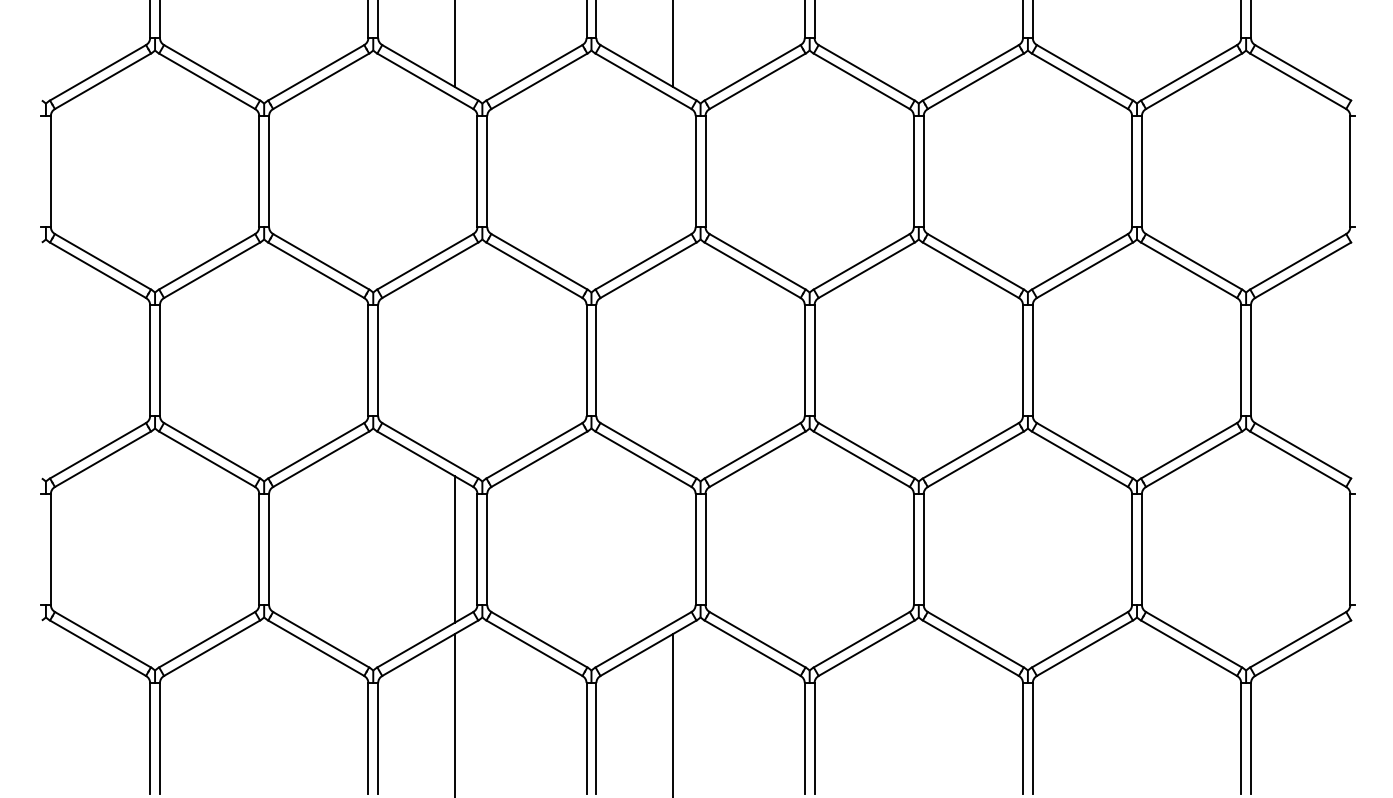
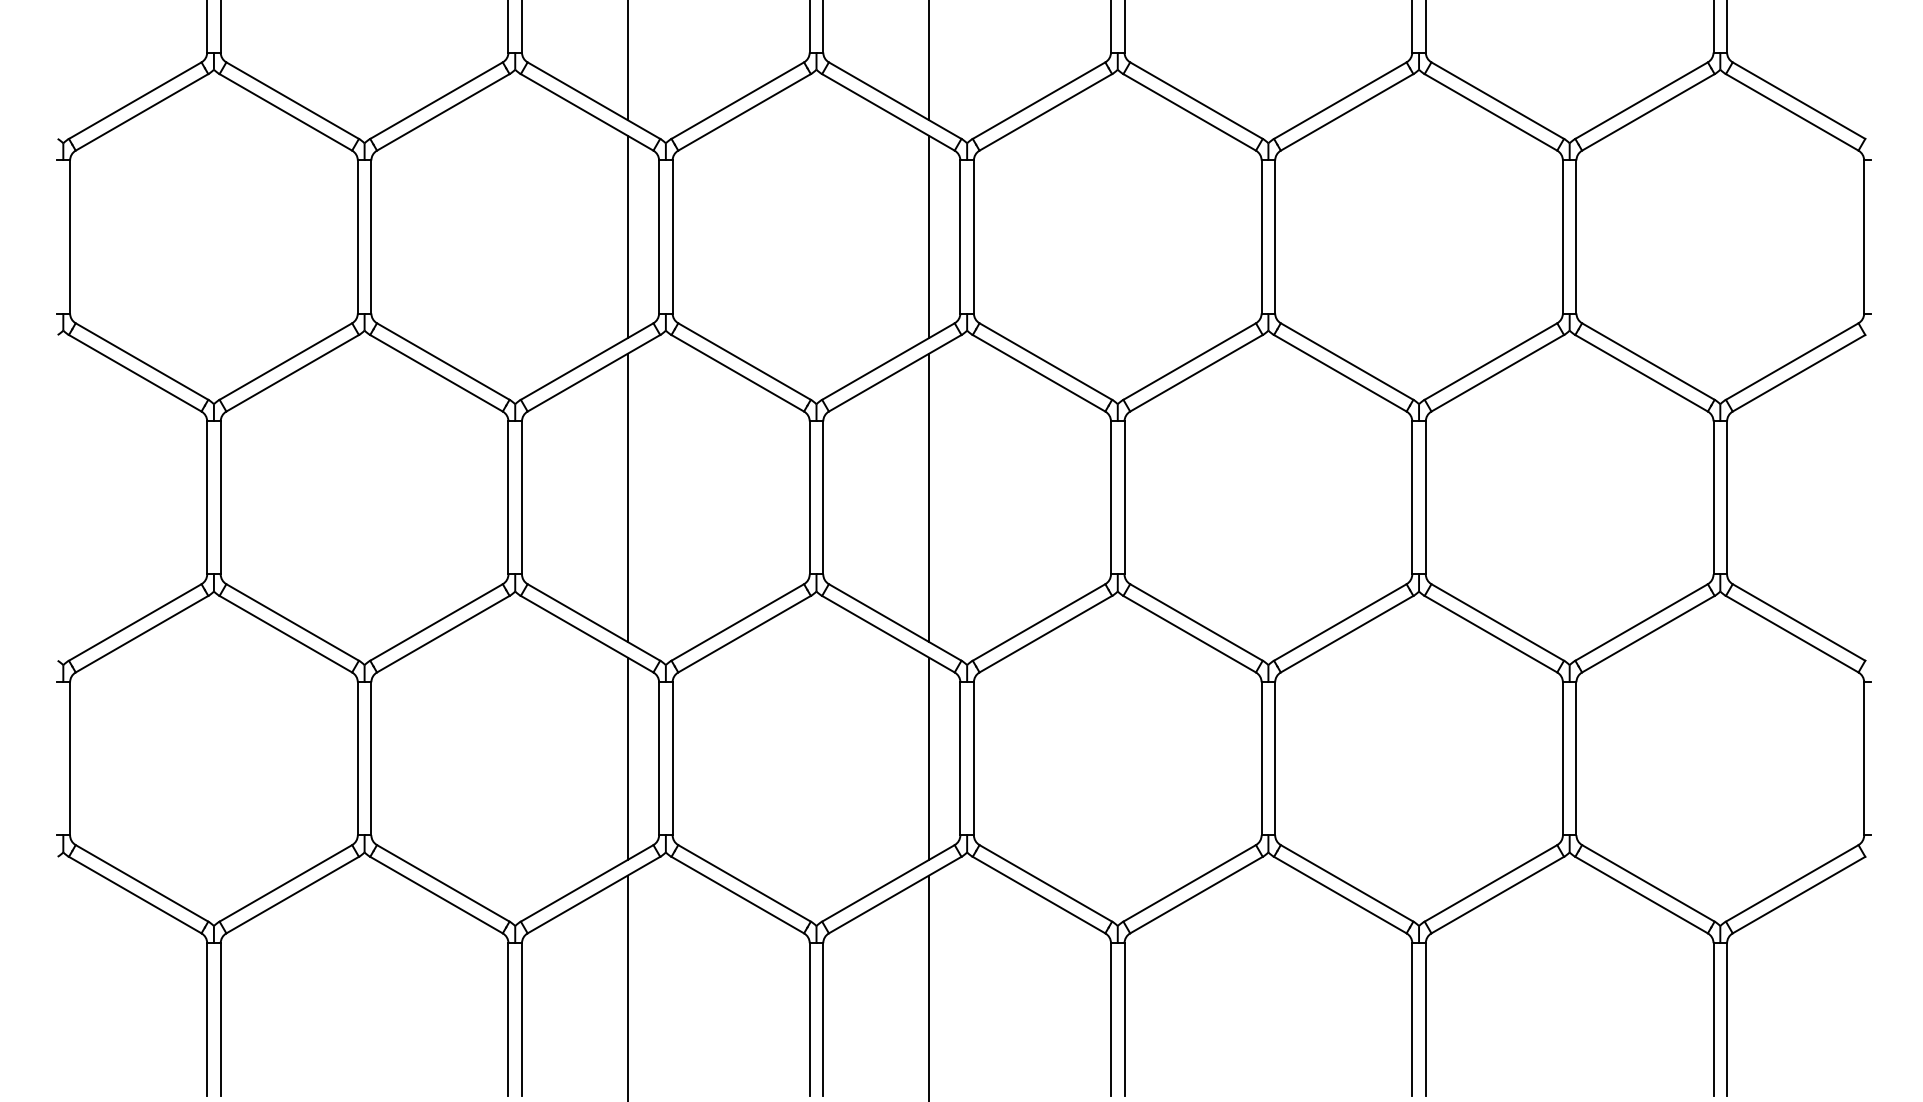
line: (454, 171) -> (627, 236), added
line: (672, 171) -> (928, 236), added
line: (454, 360) -> (627, 497), added
line: (672, 360) -> (928, 497), added
line: (672, 549) -> (928, 758), added

